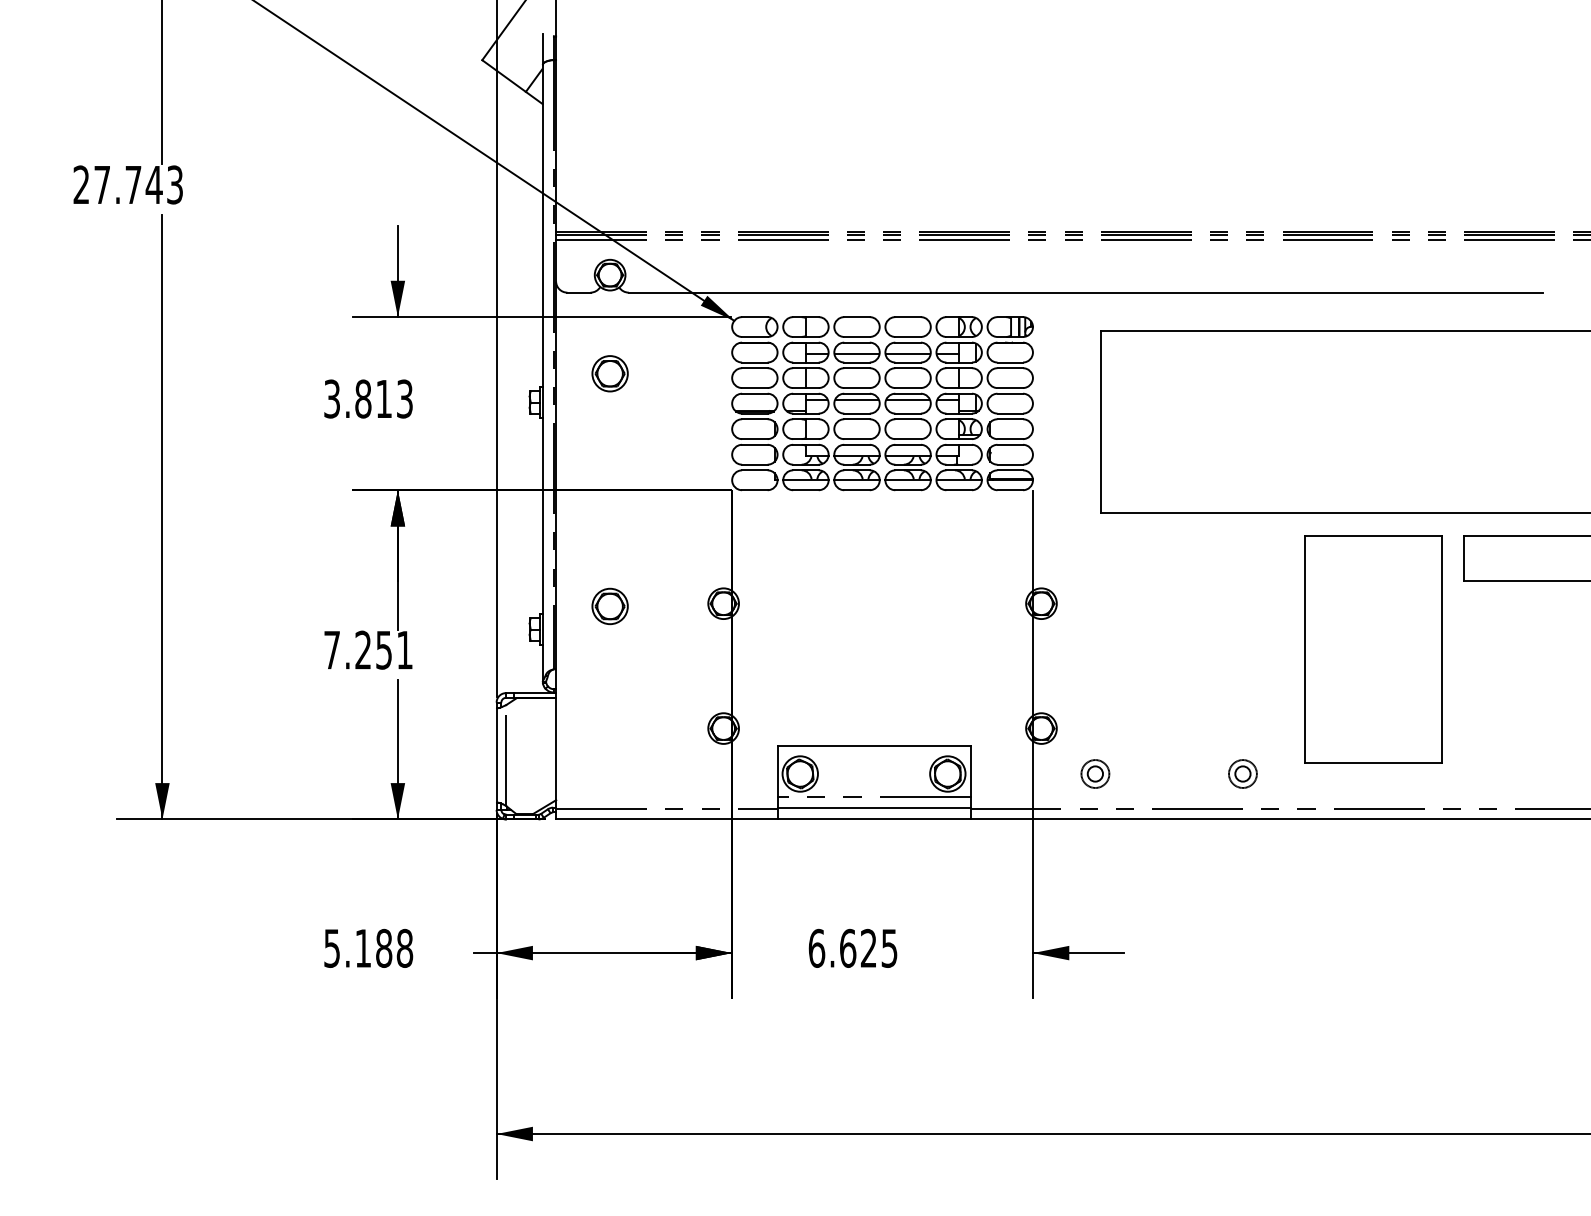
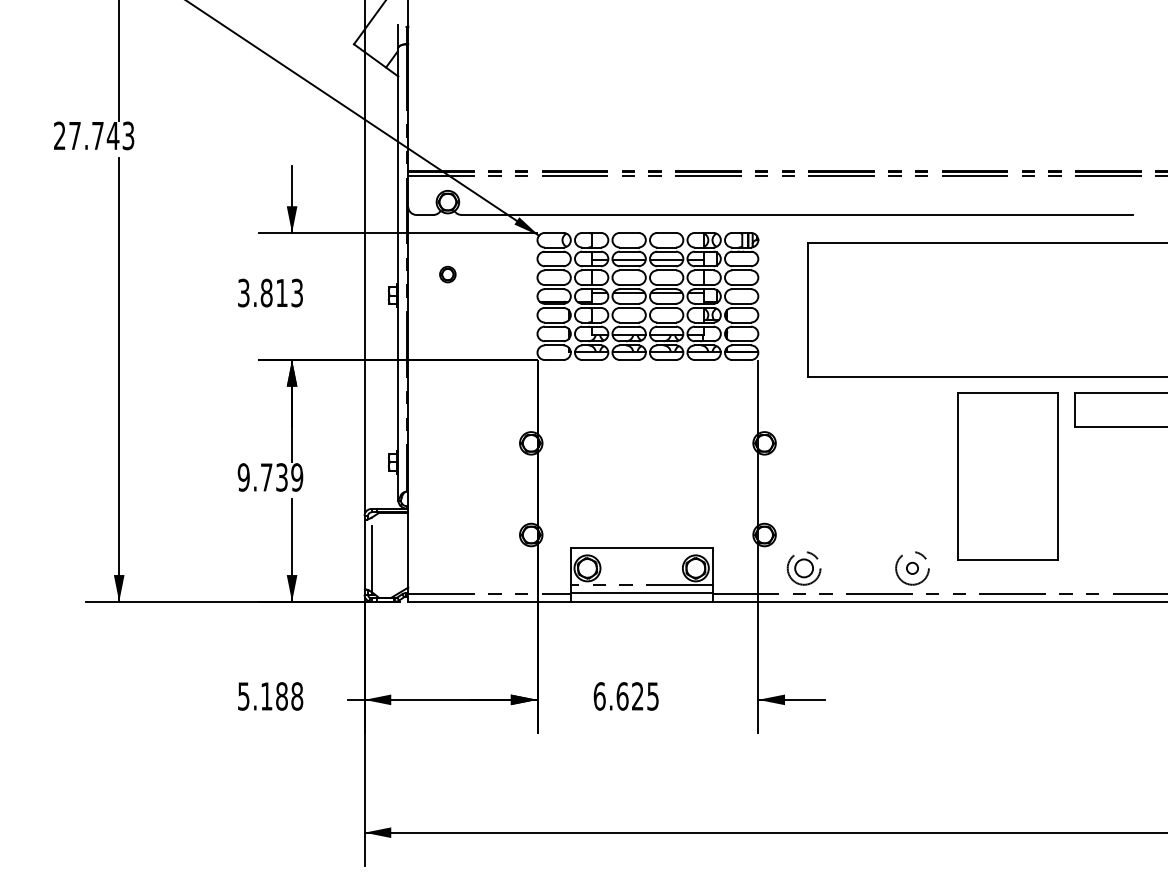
part: (609, 373) -> (447, 274), size x0.6
part: (609, 606) -> (447, 445), removed
text: (368, 649) -> (270, 476), 7.251 -> 9.739
part: (1095, 773) -> (804, 568), size x1.6
circle: (1242, 773) -> (912, 568), size x1.6

